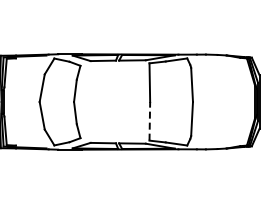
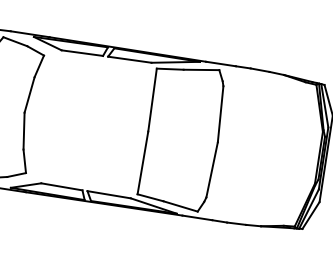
line: (149, 120) -> (142, 161), dashed -> solid

